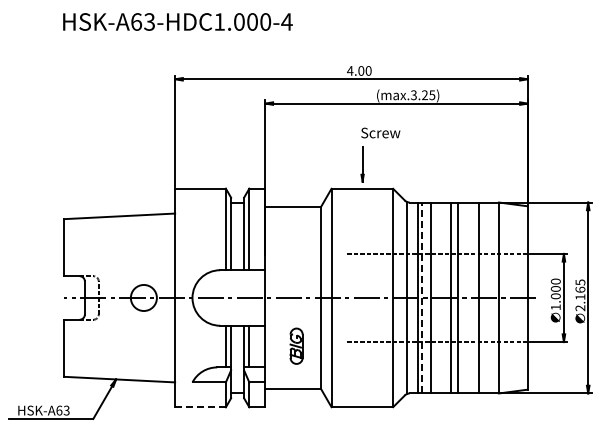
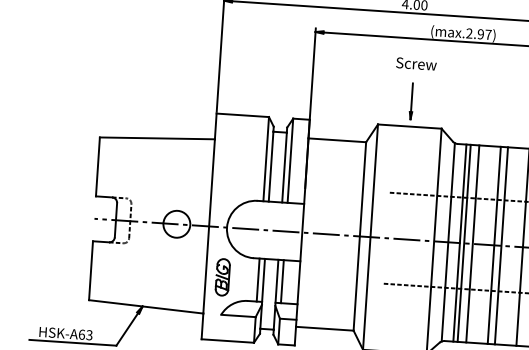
text: (423, 95) -> (479, 34), (max.3.25) -> (max.2.97)
text: (380, 132) -> (416, 63), moved
line: (422, 297) -> (464, 242), dashed -> solid
part: (296, 345) -> (222, 276), moved
line: (201, 407) -> (228, 341), dashed -> solid

